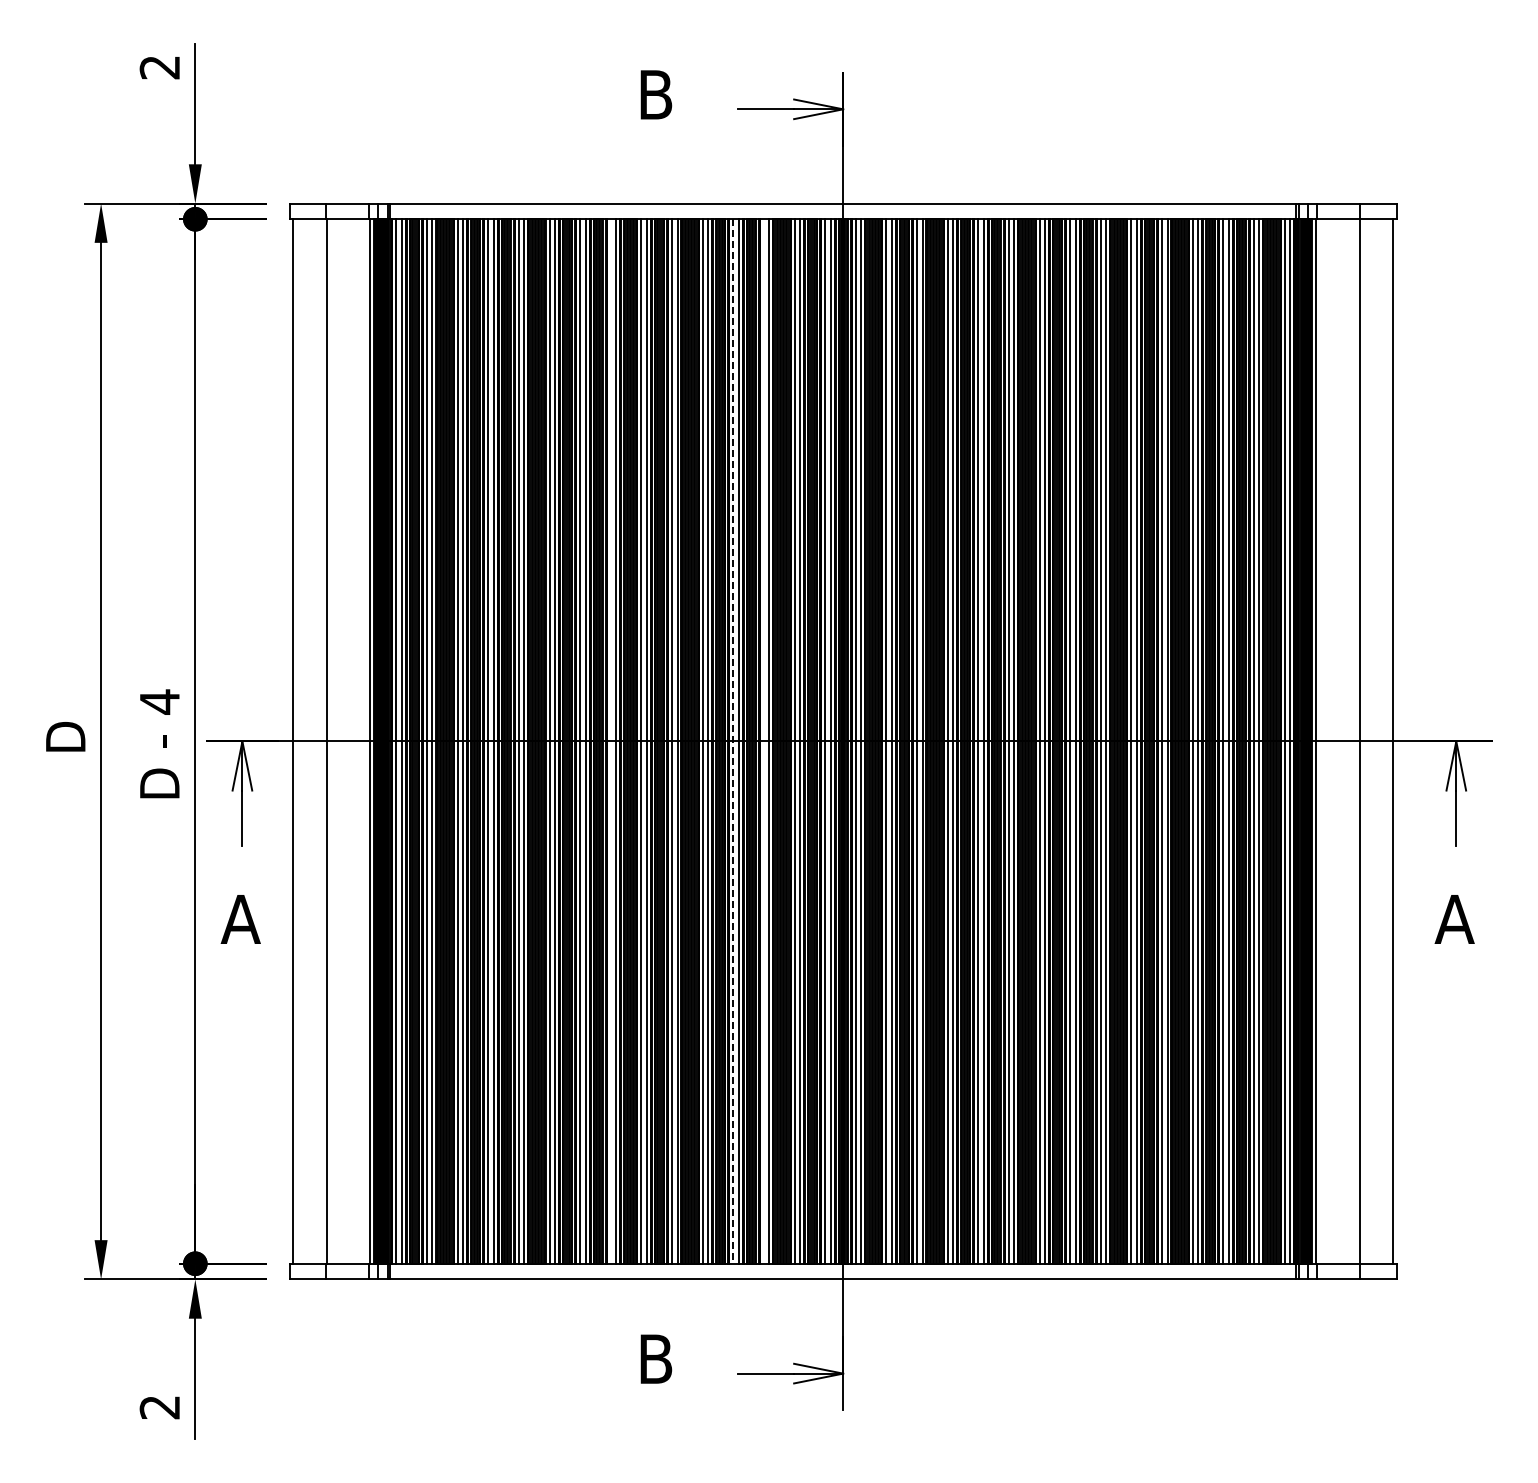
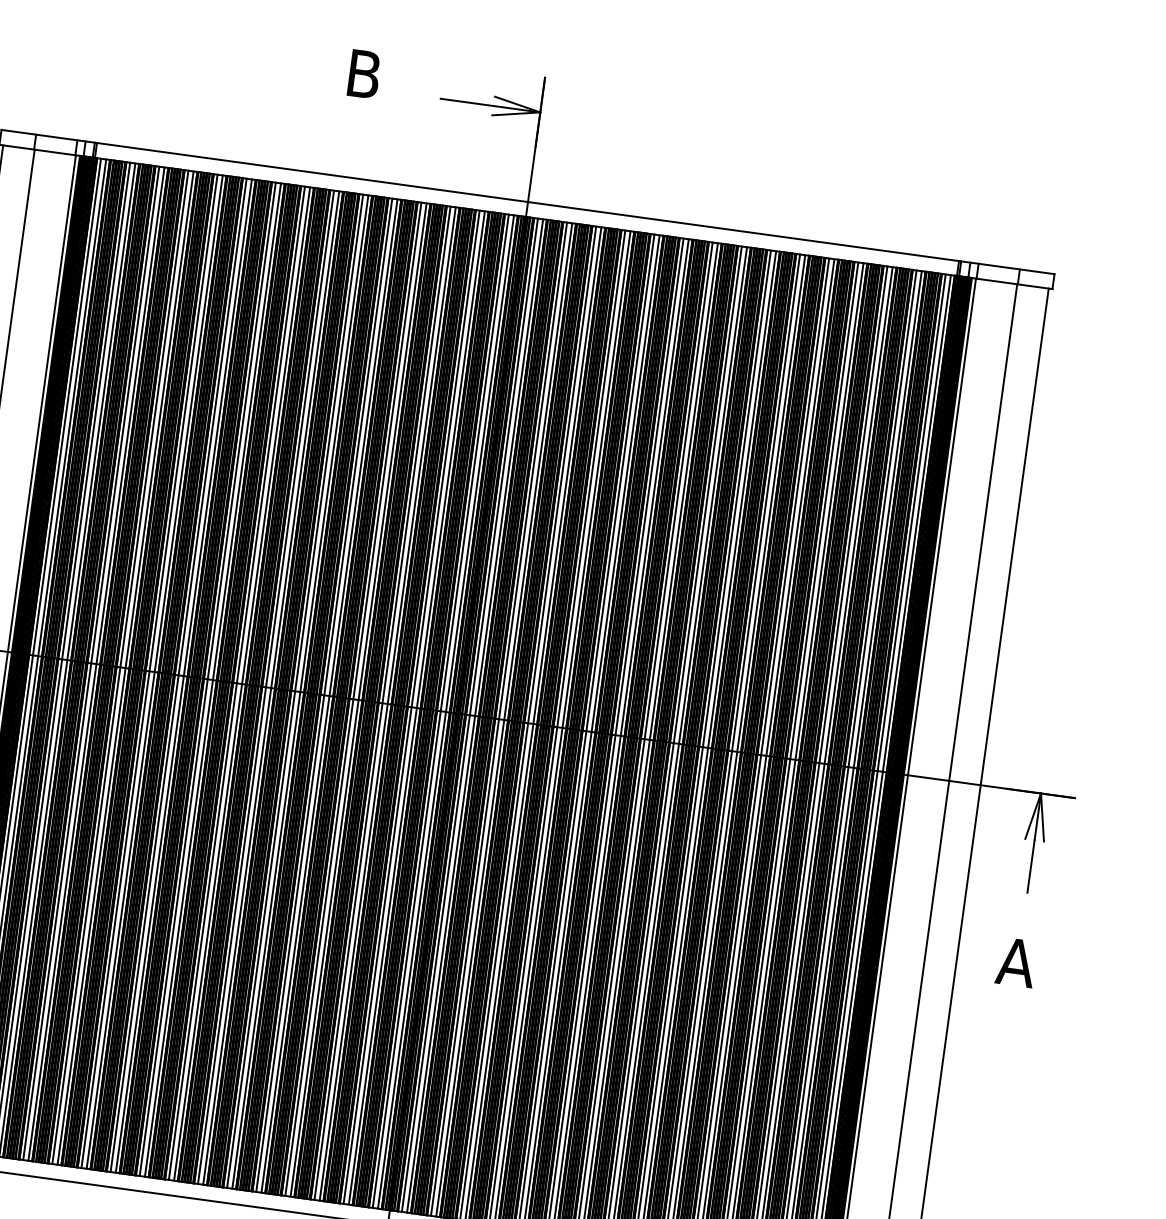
line: (610, 741) -> (236, 683), added
line: (733, 741) -> (353, 699), dashed -> solid
line: (763, 741) -> (382, 703), added

